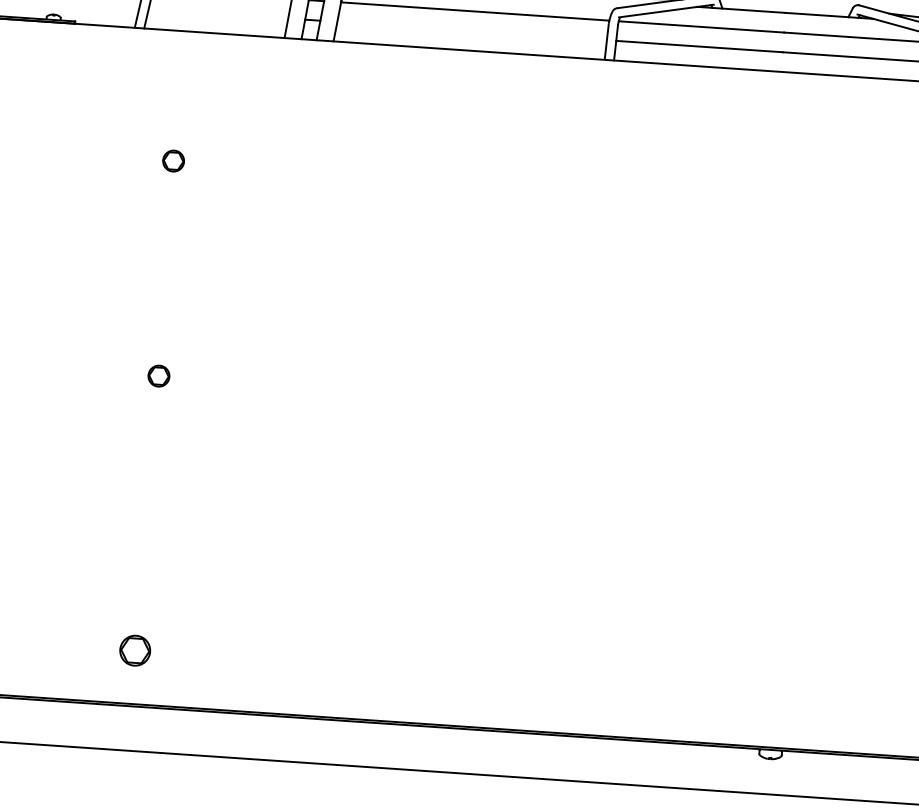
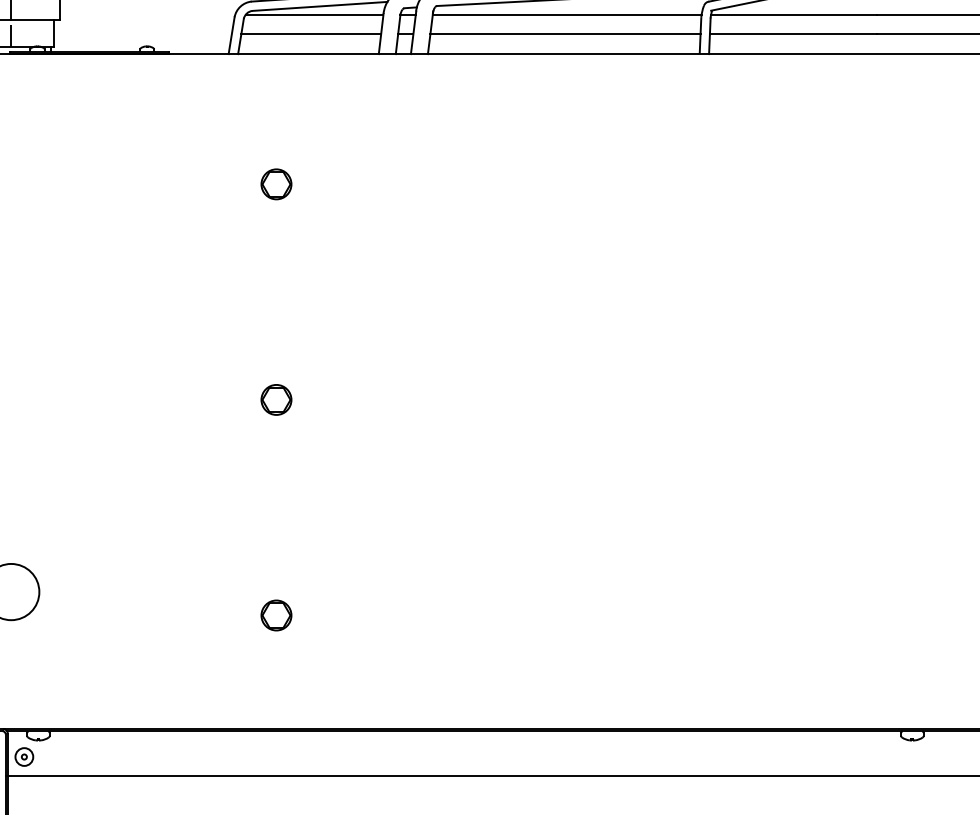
line: (218, 13) -> (311, 34), added
line: (472, 31) -> (565, 34), added
part: (173, 161) -> (276, 184), size x1.43
part: (159, 375) -> (276, 399), size x1.43
part: (135, 650) -> (276, 615), moved

